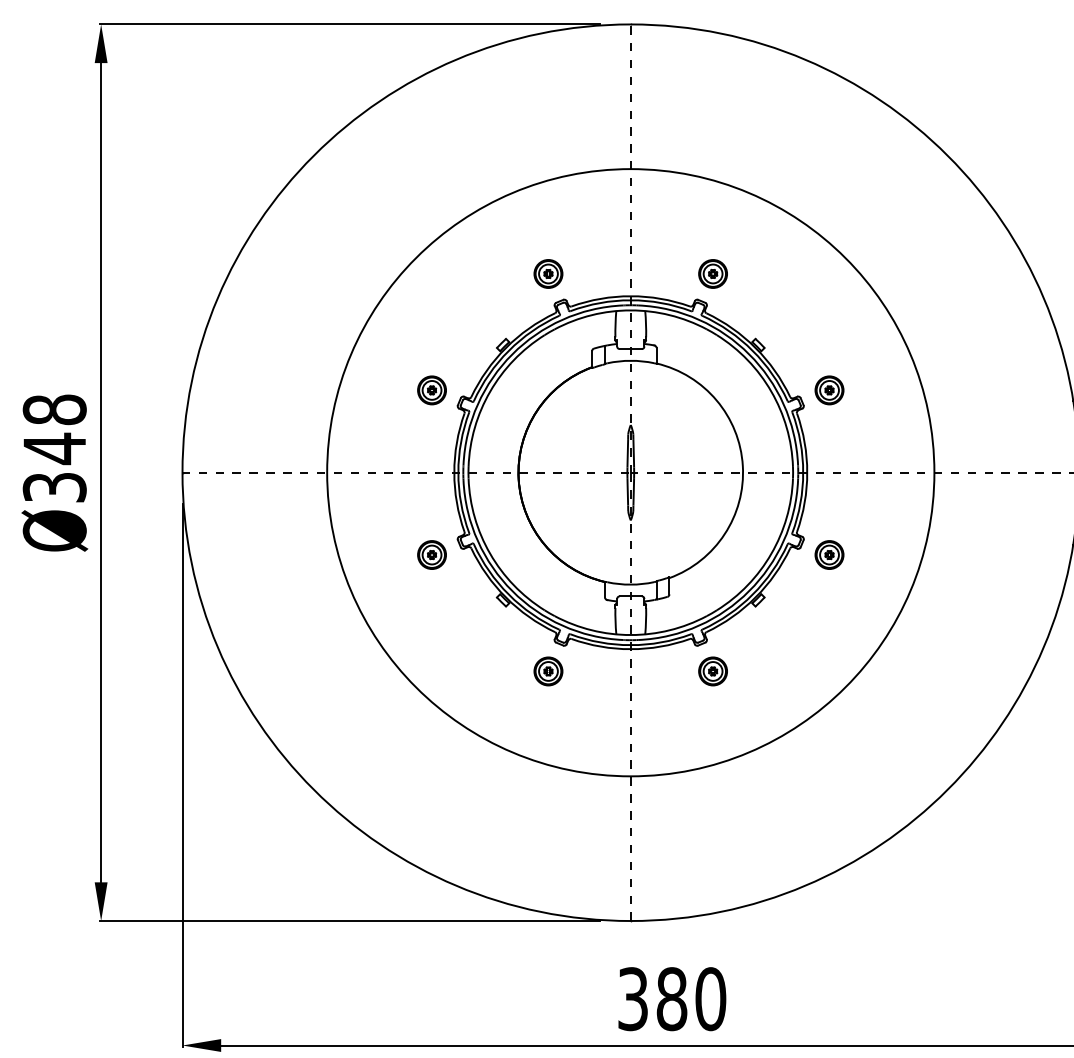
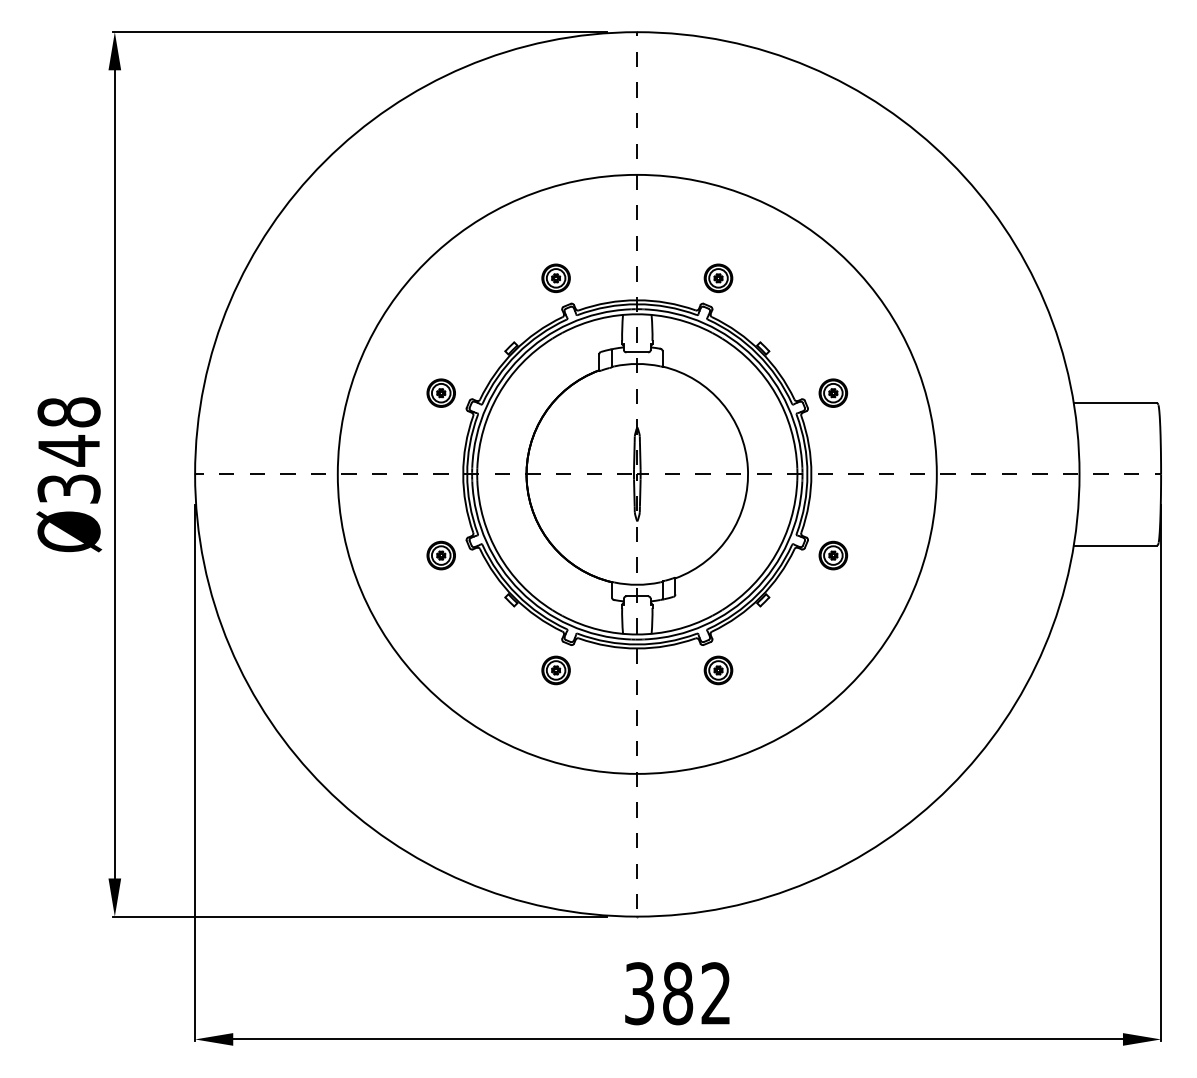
text: (711, 998) -> (716, 993), 380 -> 382

